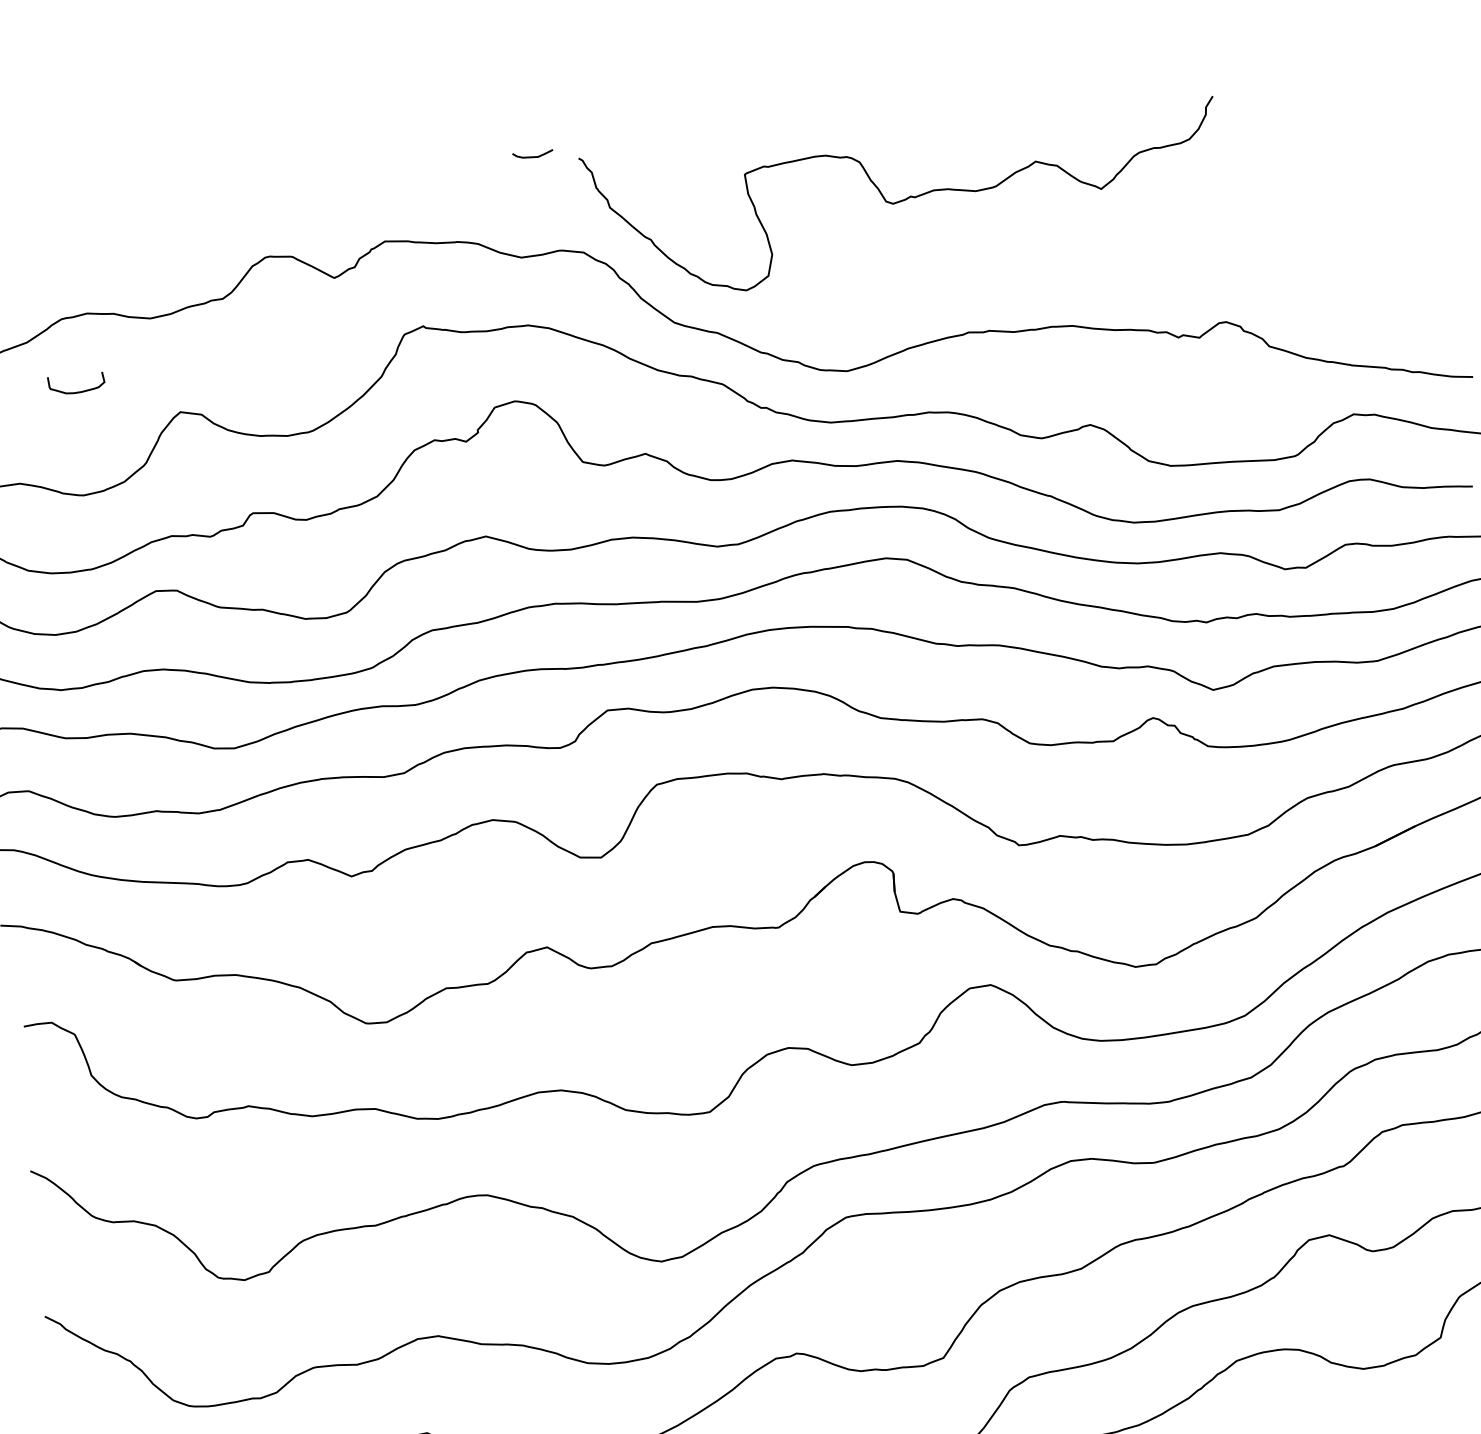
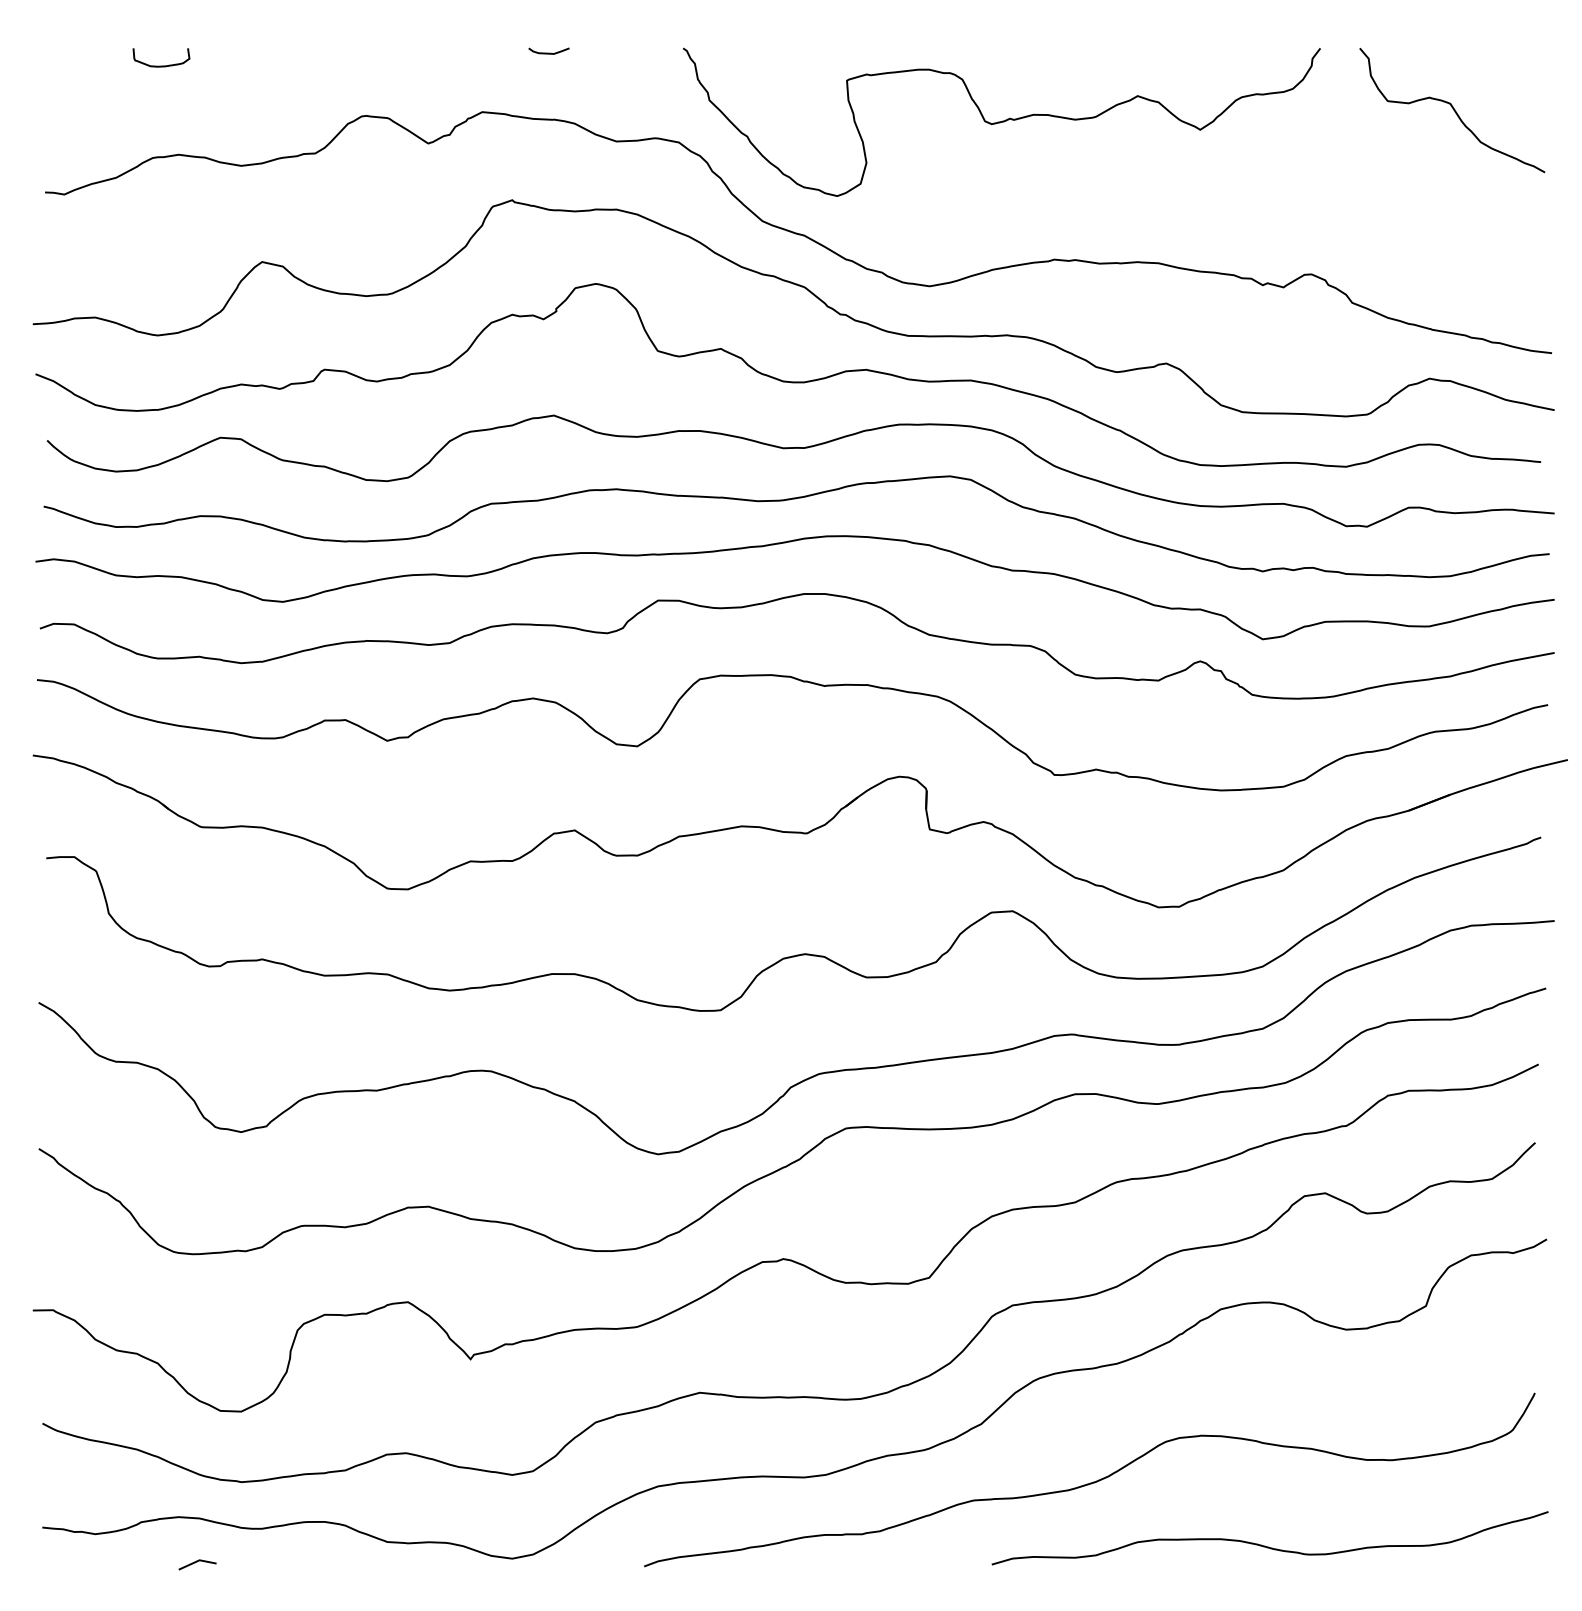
curve: (1351, 145) -> (1453, 110), added
curve: (532, 156) -> (548, 52), moved
curve: (77, 391) -> (161, 65), moved

